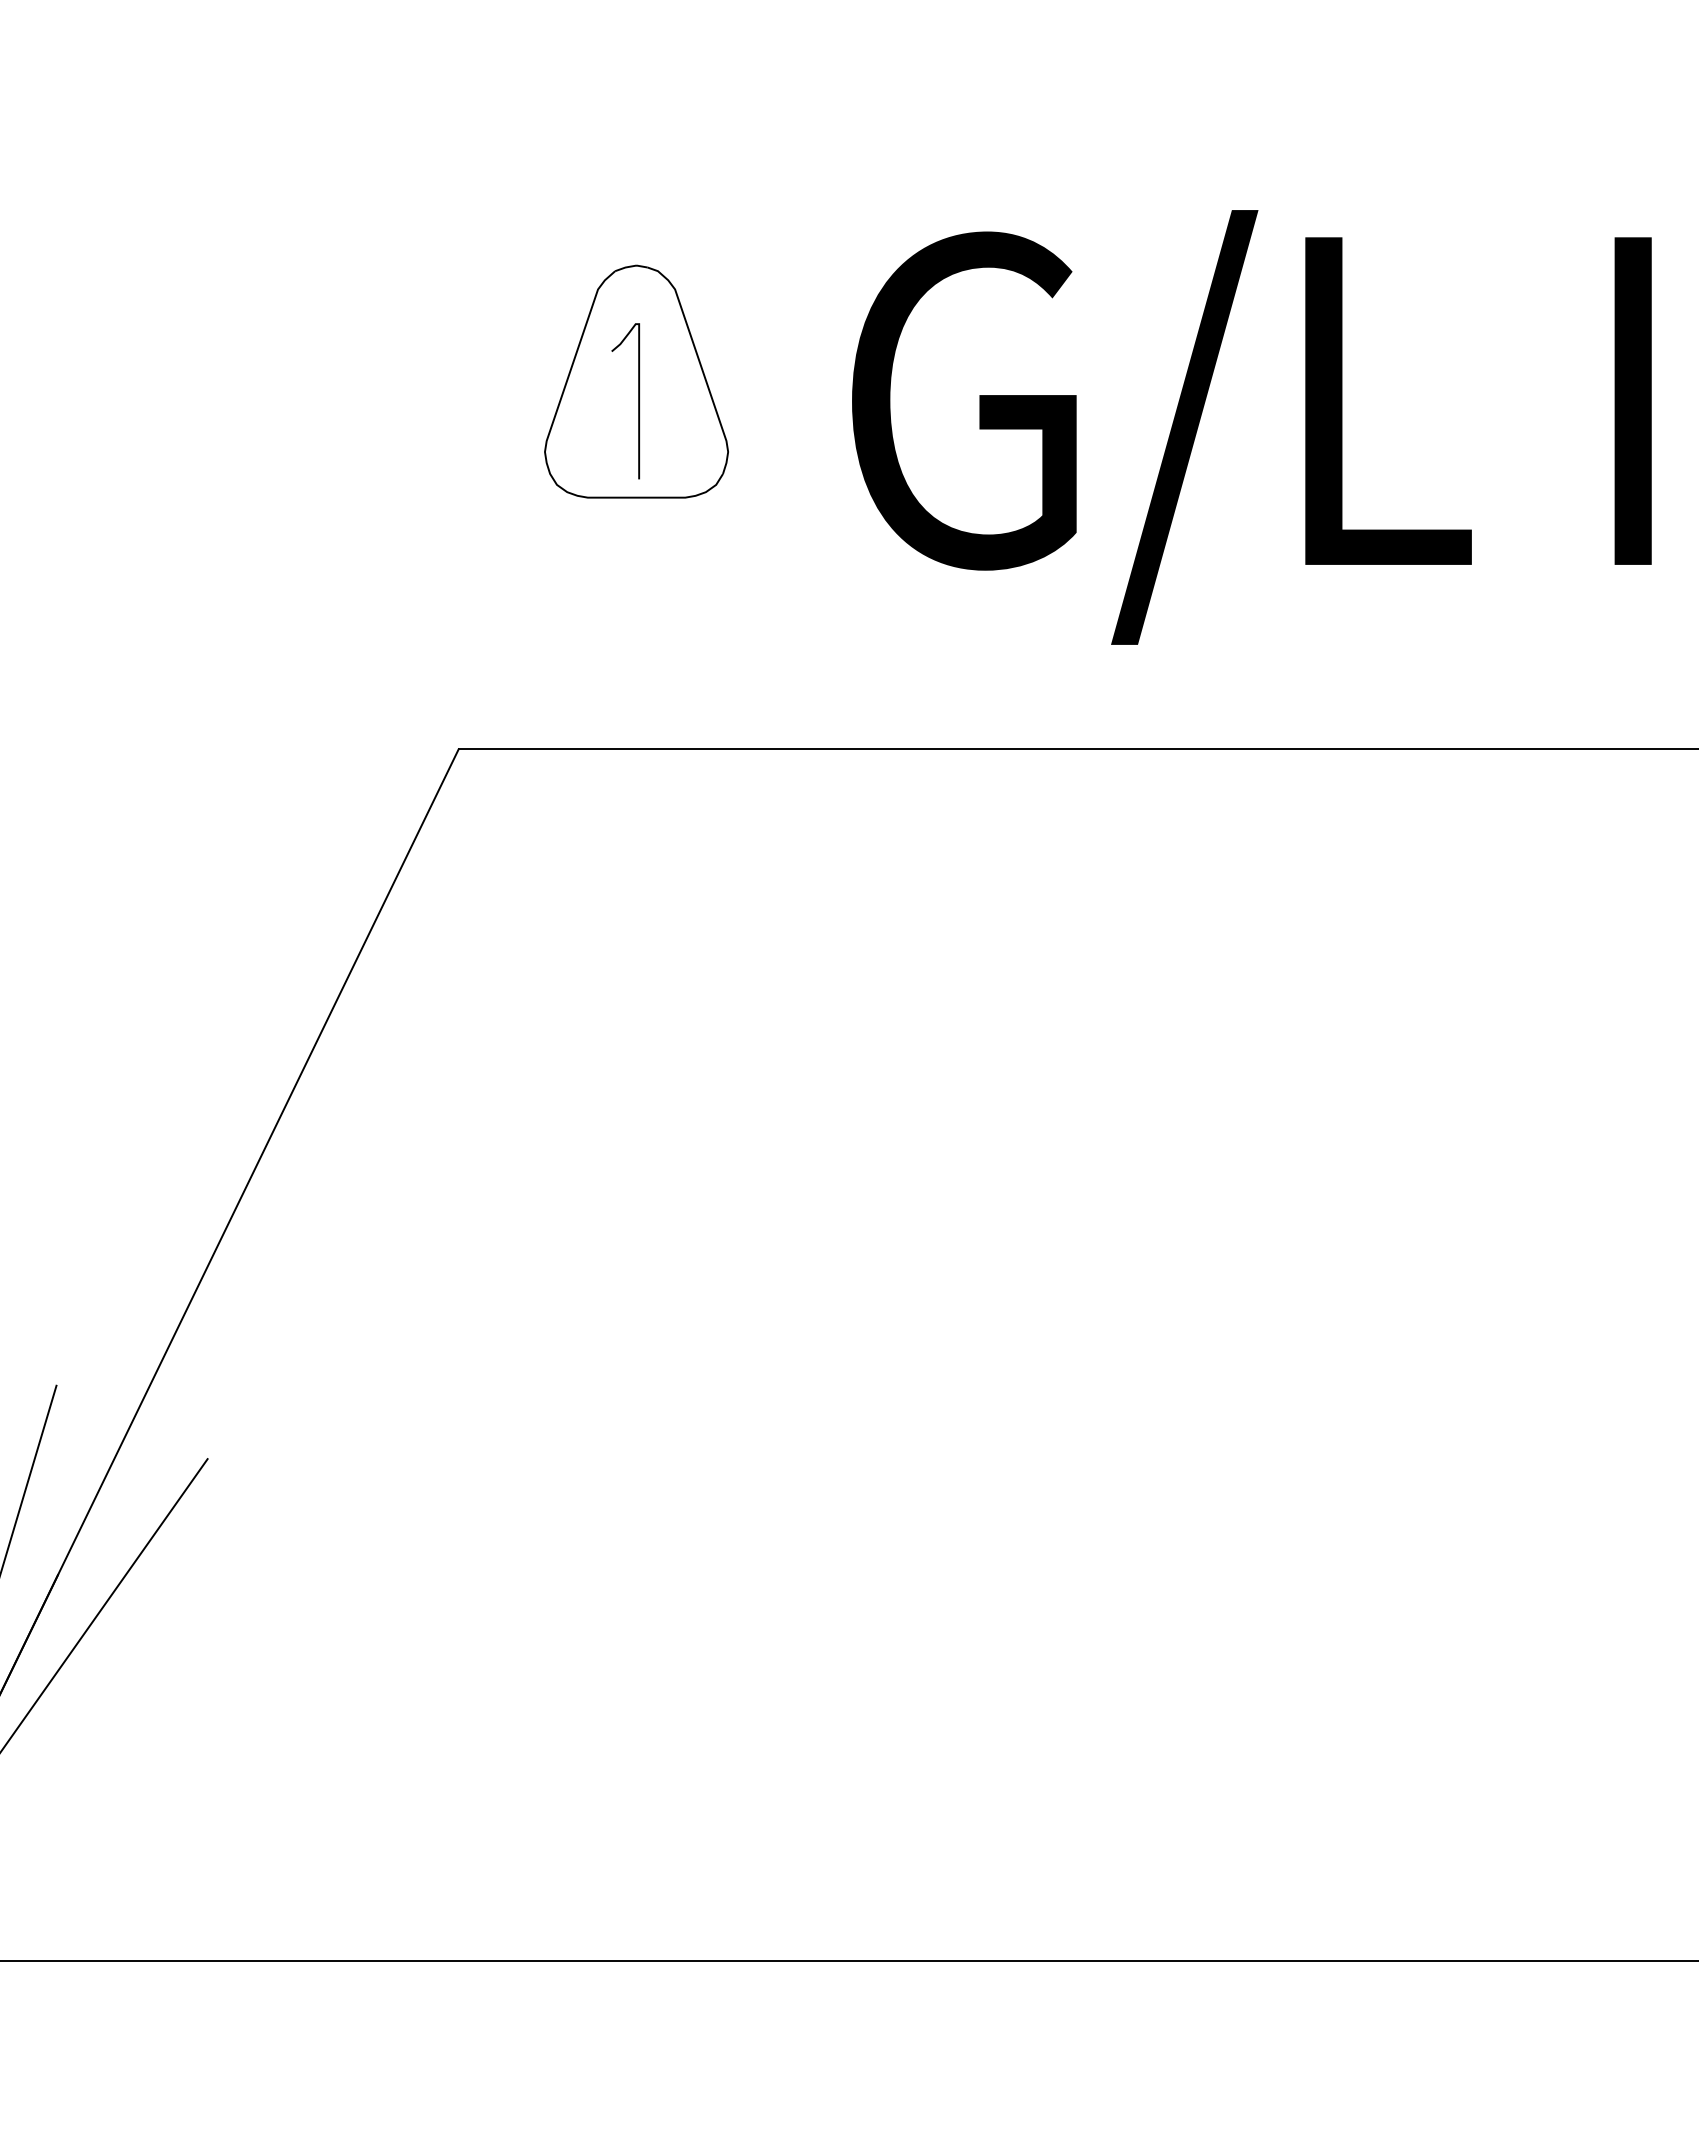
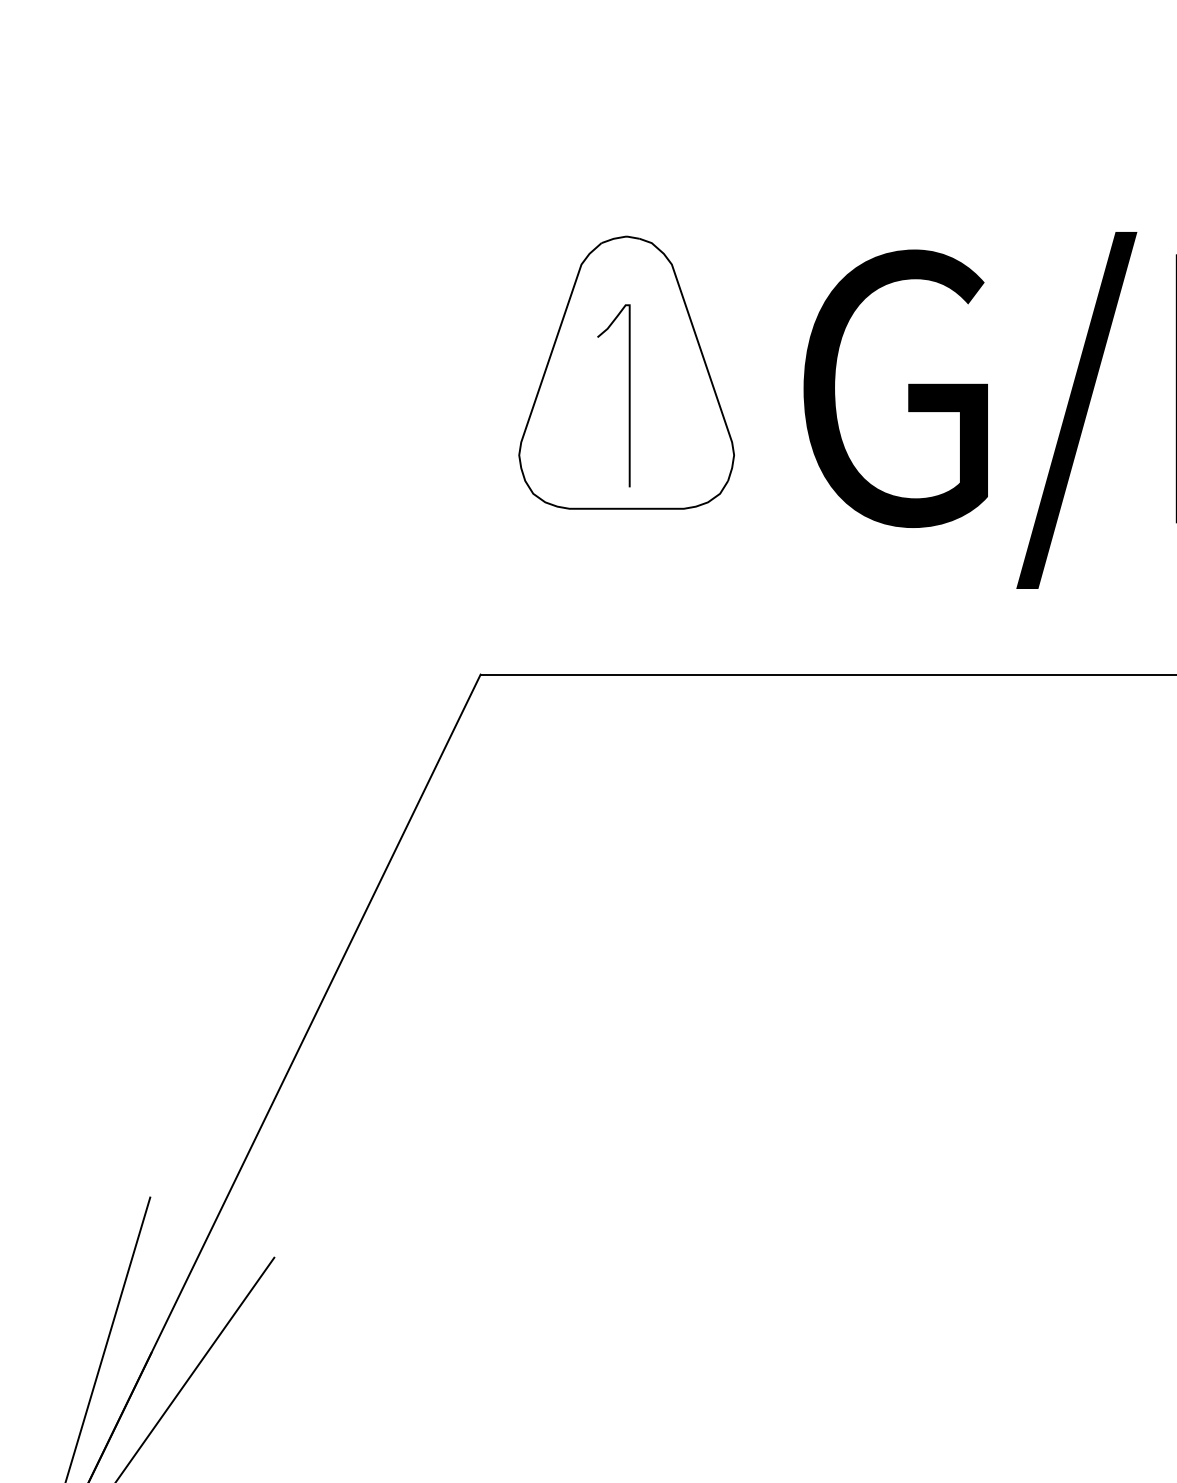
part: (636, 381) -> (626, 372), size x1.43

